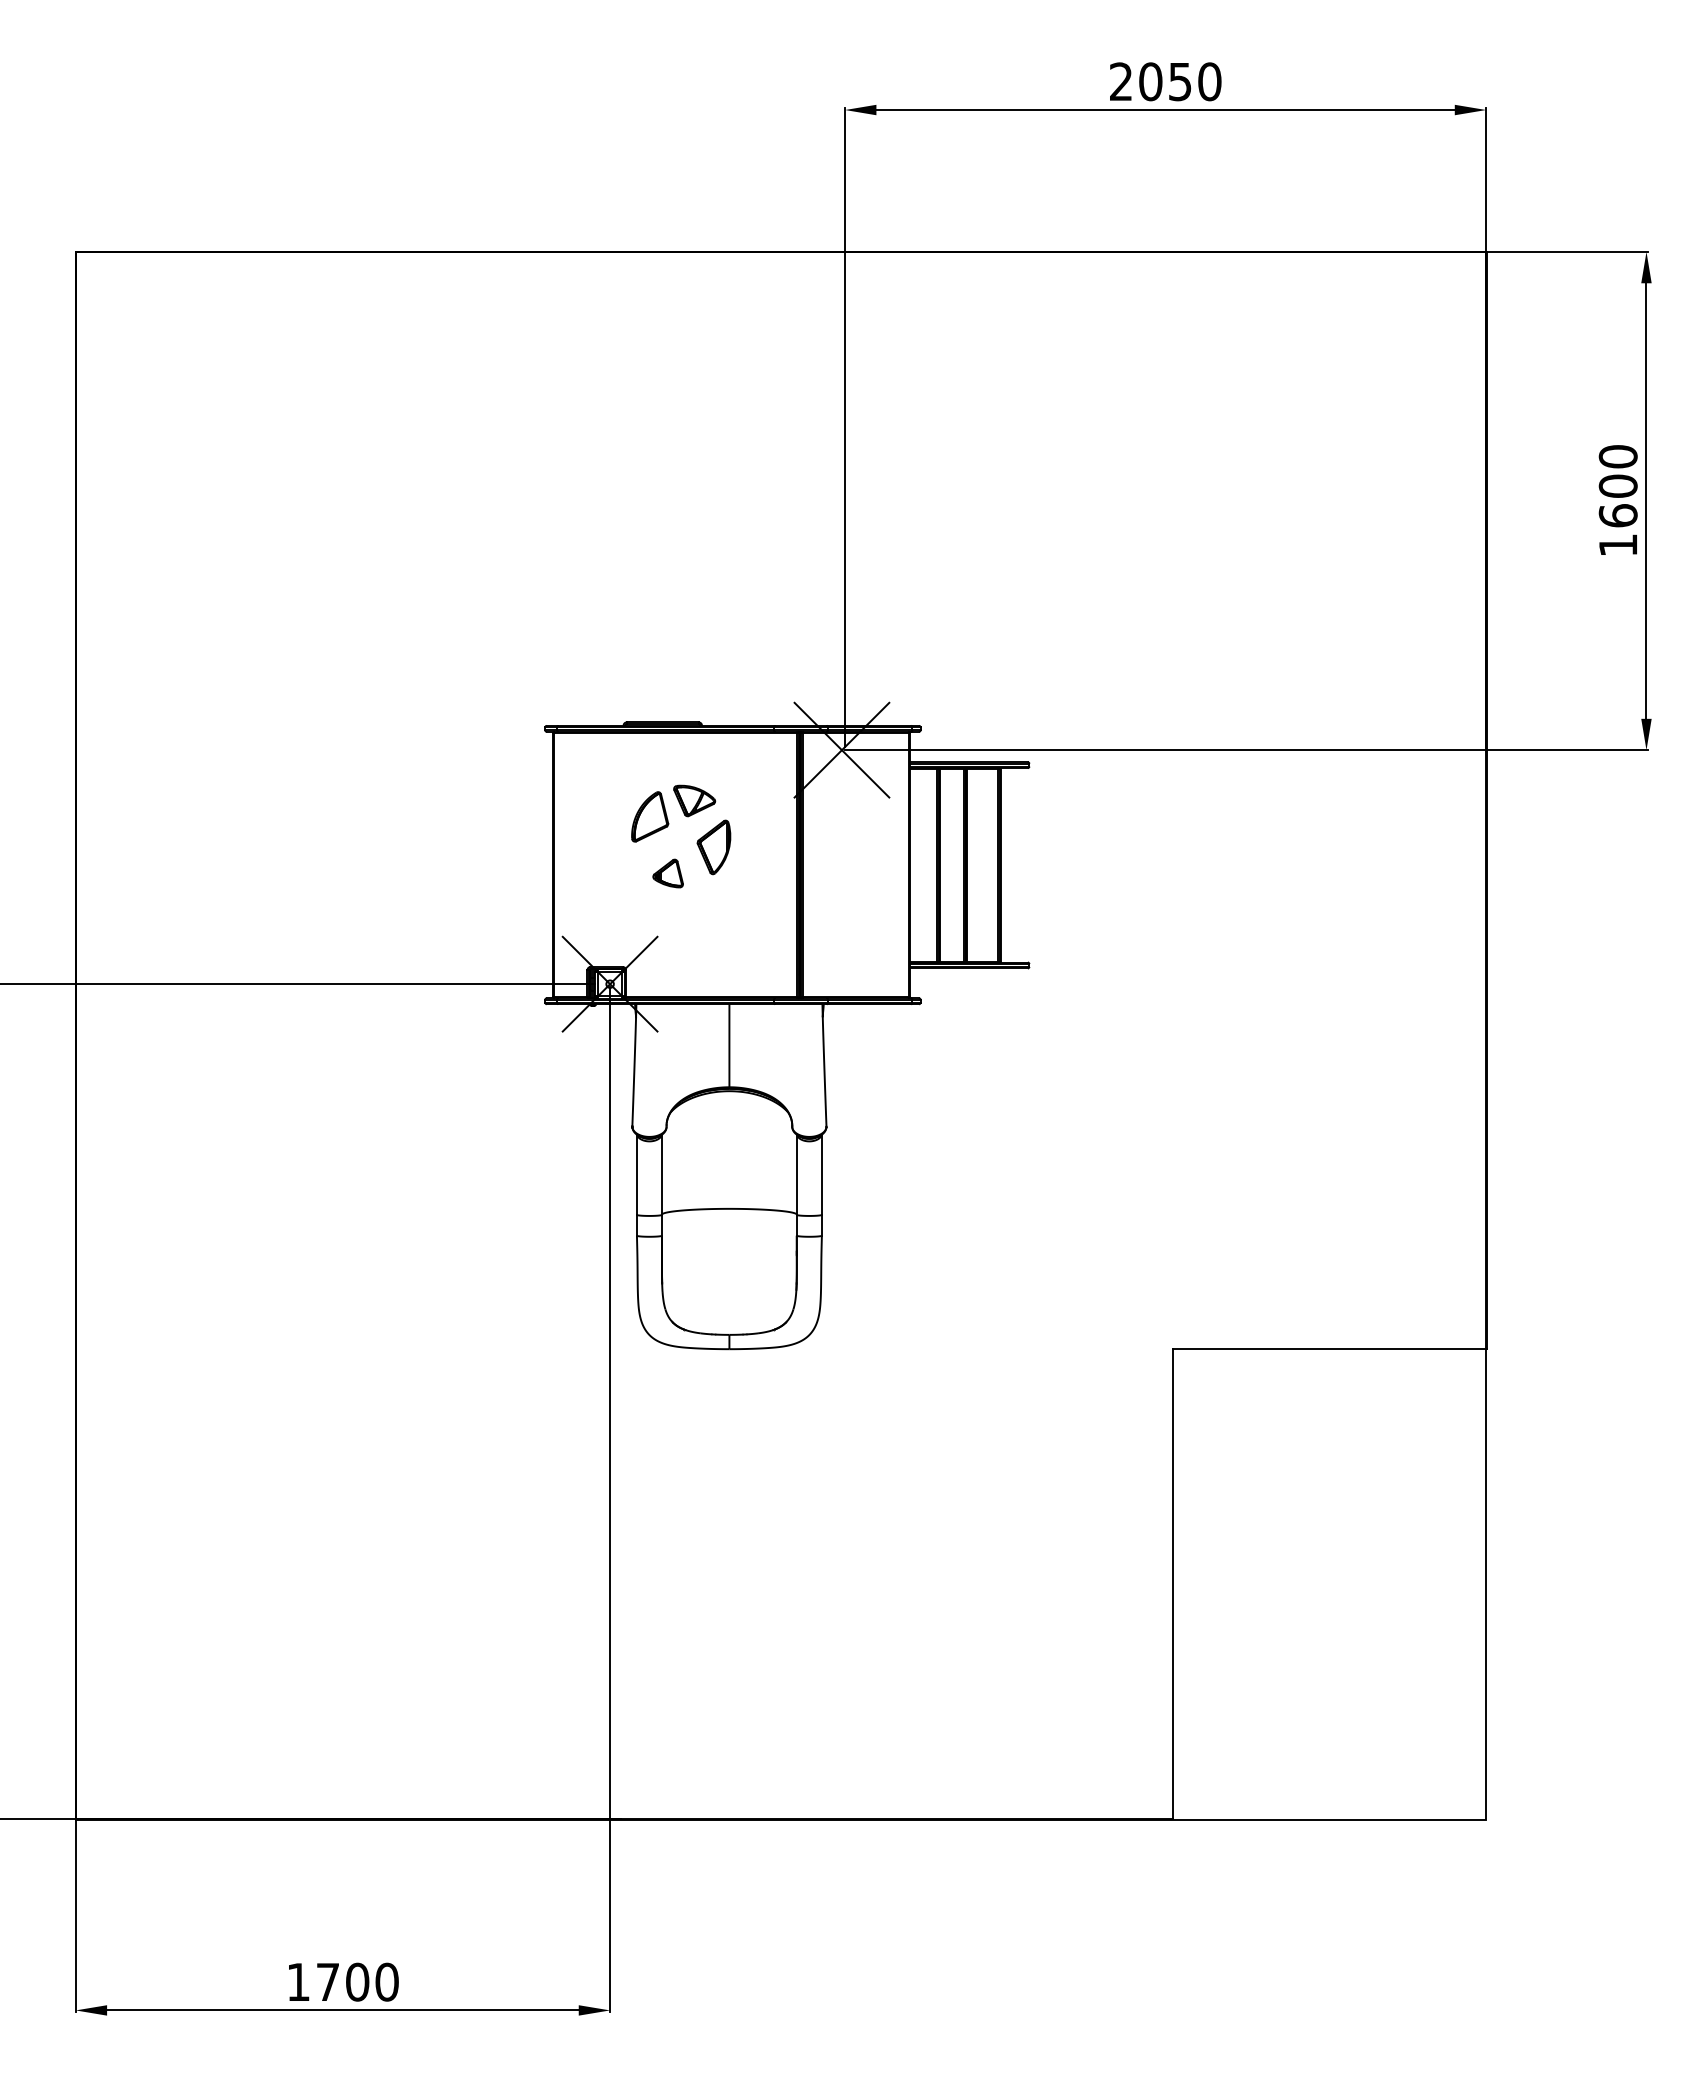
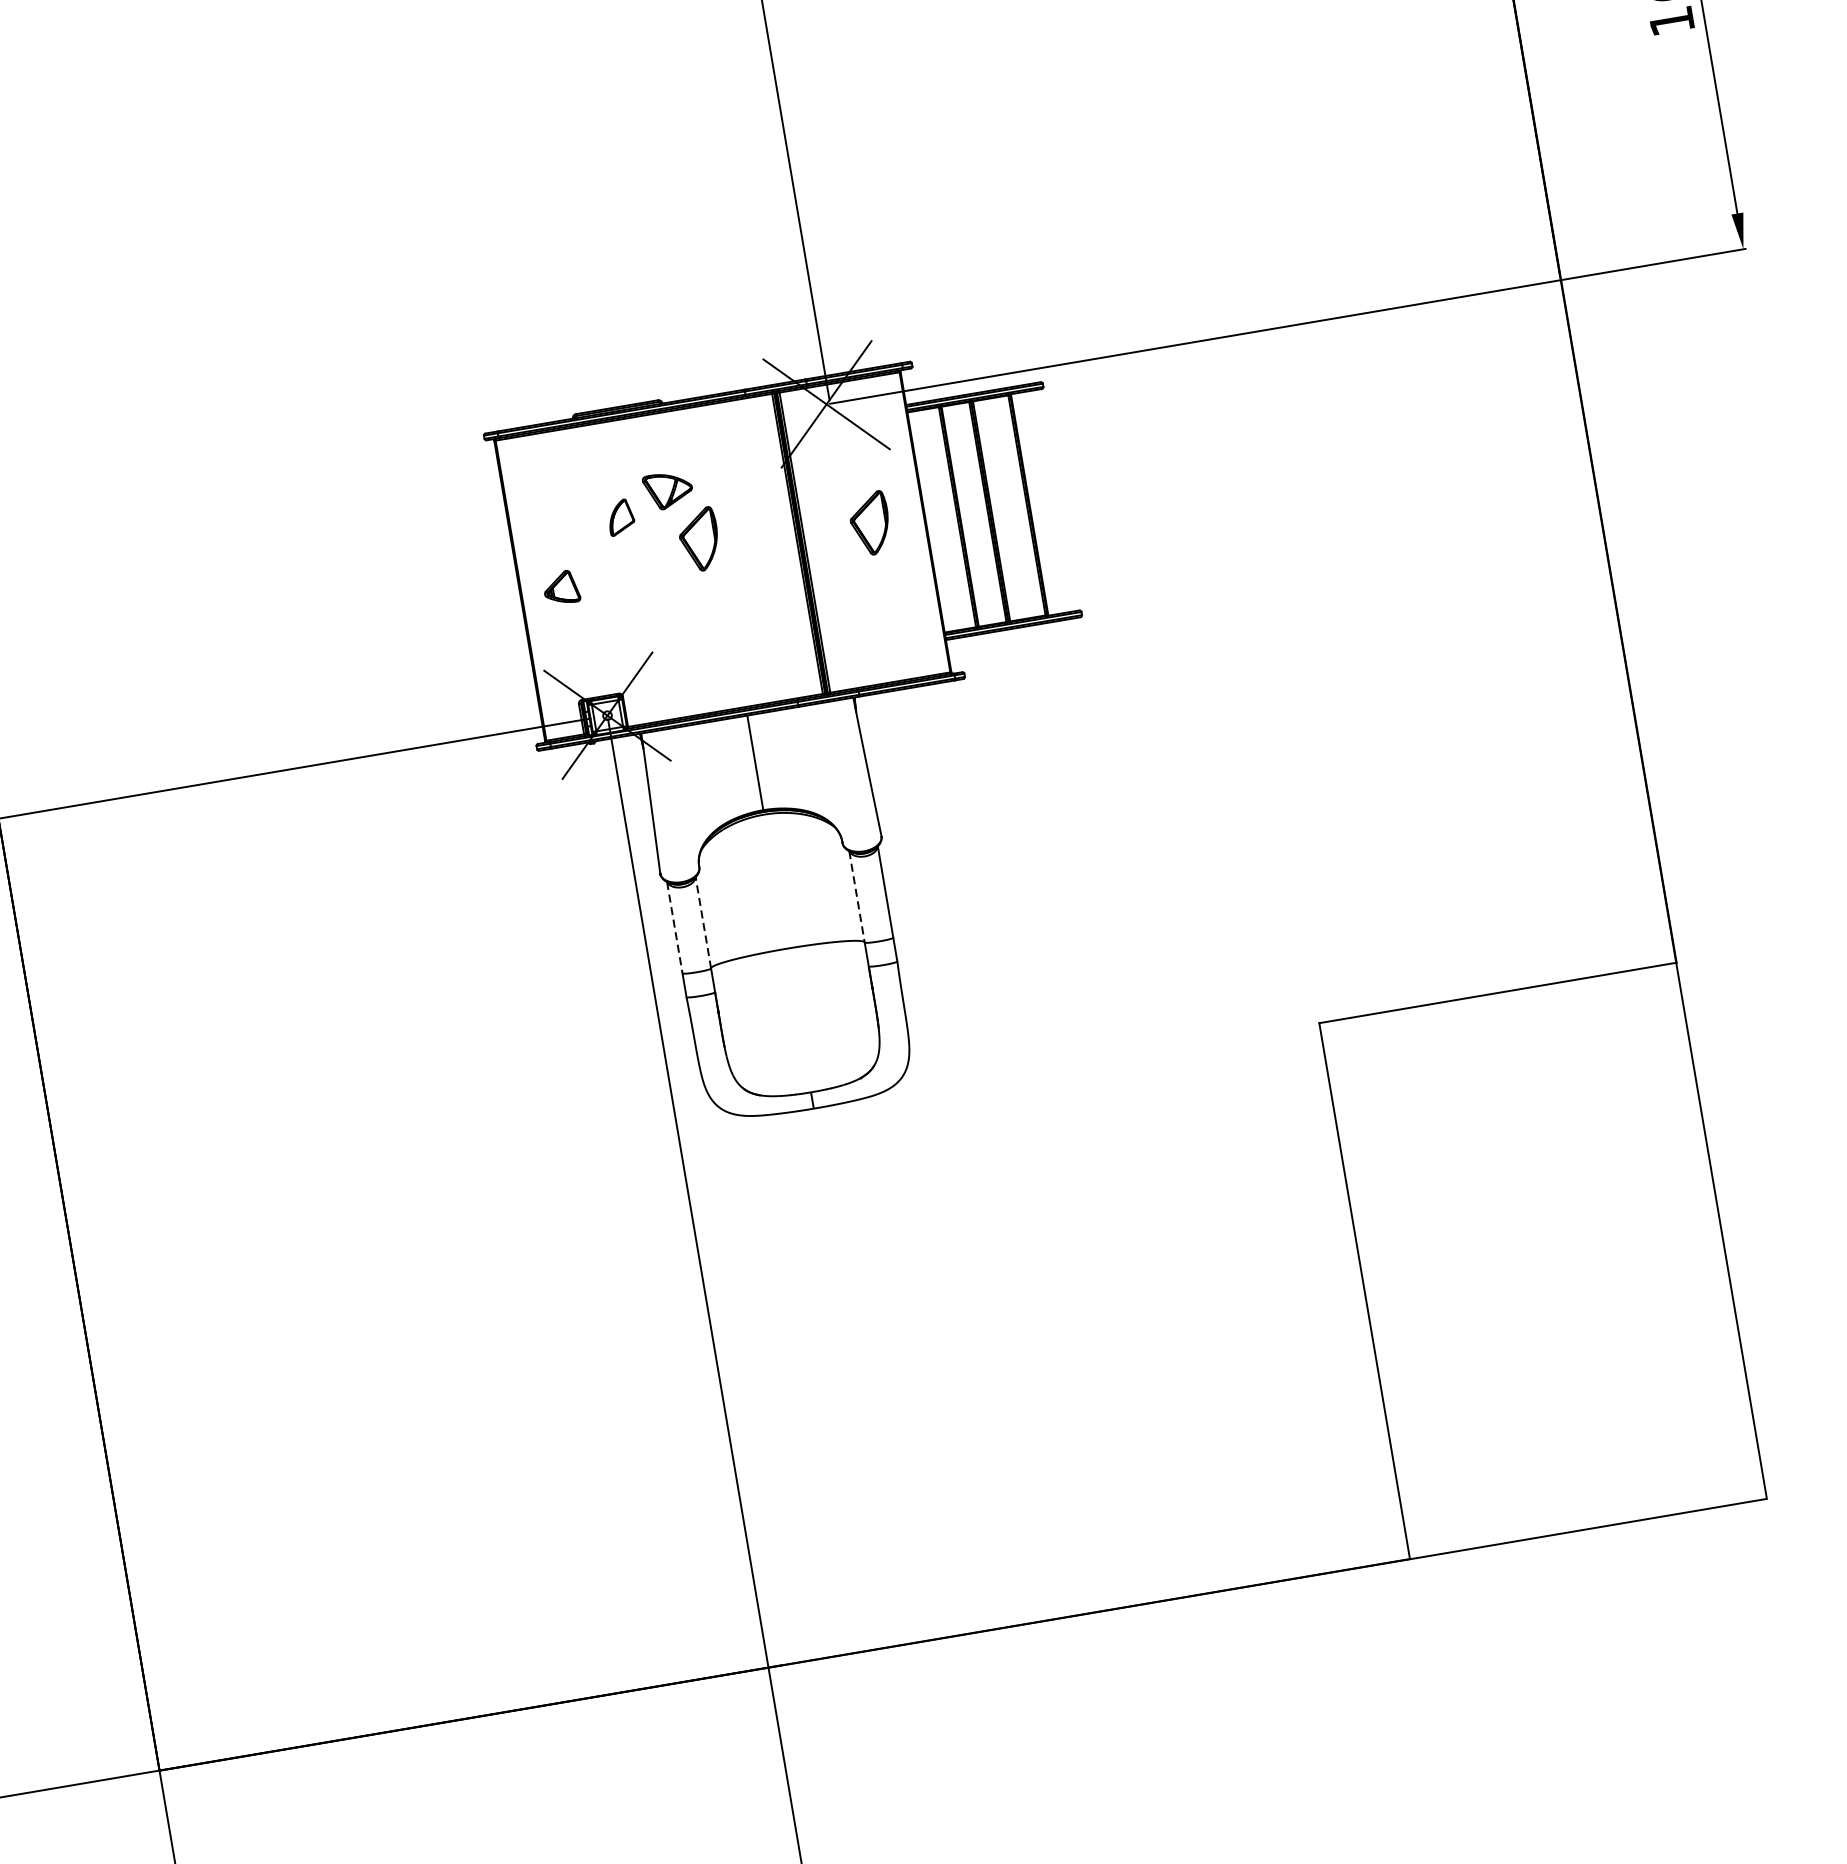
part: (650, 816) -> (621, 516), size x0.6
part: (861, 858) -> (869, 524), added
part: (667, 873) -> (560, 588), moved
line: (662, 1174) -> (703, 922), solid -> dashed
line: (636, 1175) -> (674, 928), solid -> dashed
line: (796, 1175) -> (856, 897), solid -> dashed

